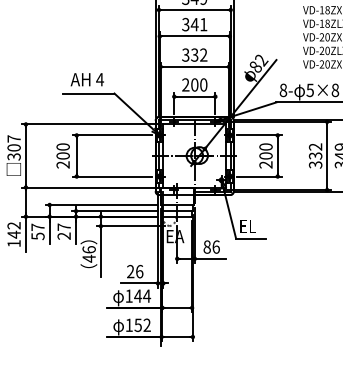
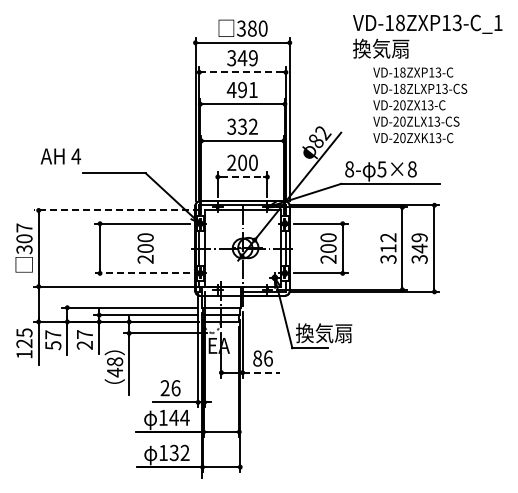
line: (194, 10) -> (242, 72), solid -> dashed
text: (189, 24) -> (236, 89), 341 -> 491
text: (87, 79) -> (60, 156), moved
line: (194, 97) -> (242, 177), solid -> dashed
line: (90, 124) -> (116, 210), solid -> dashed
text: (63, 155) -> (145, 248), moved
text: (315, 155) -> (388, 248), 332 -> 312
line: (111, 176) -> (142, 273), solid -> dashed
text: (262, 226) -> (324, 333), EL -> 換気扇
text: (14, 230) -> (24, 338), 142 -> 125
text: (88, 249) -> (114, 361), 46 -> 48
line: (210, 258) -> (261, 372), solid -> dashed
text: (138, 324) -> (174, 452), 152 -> 132

